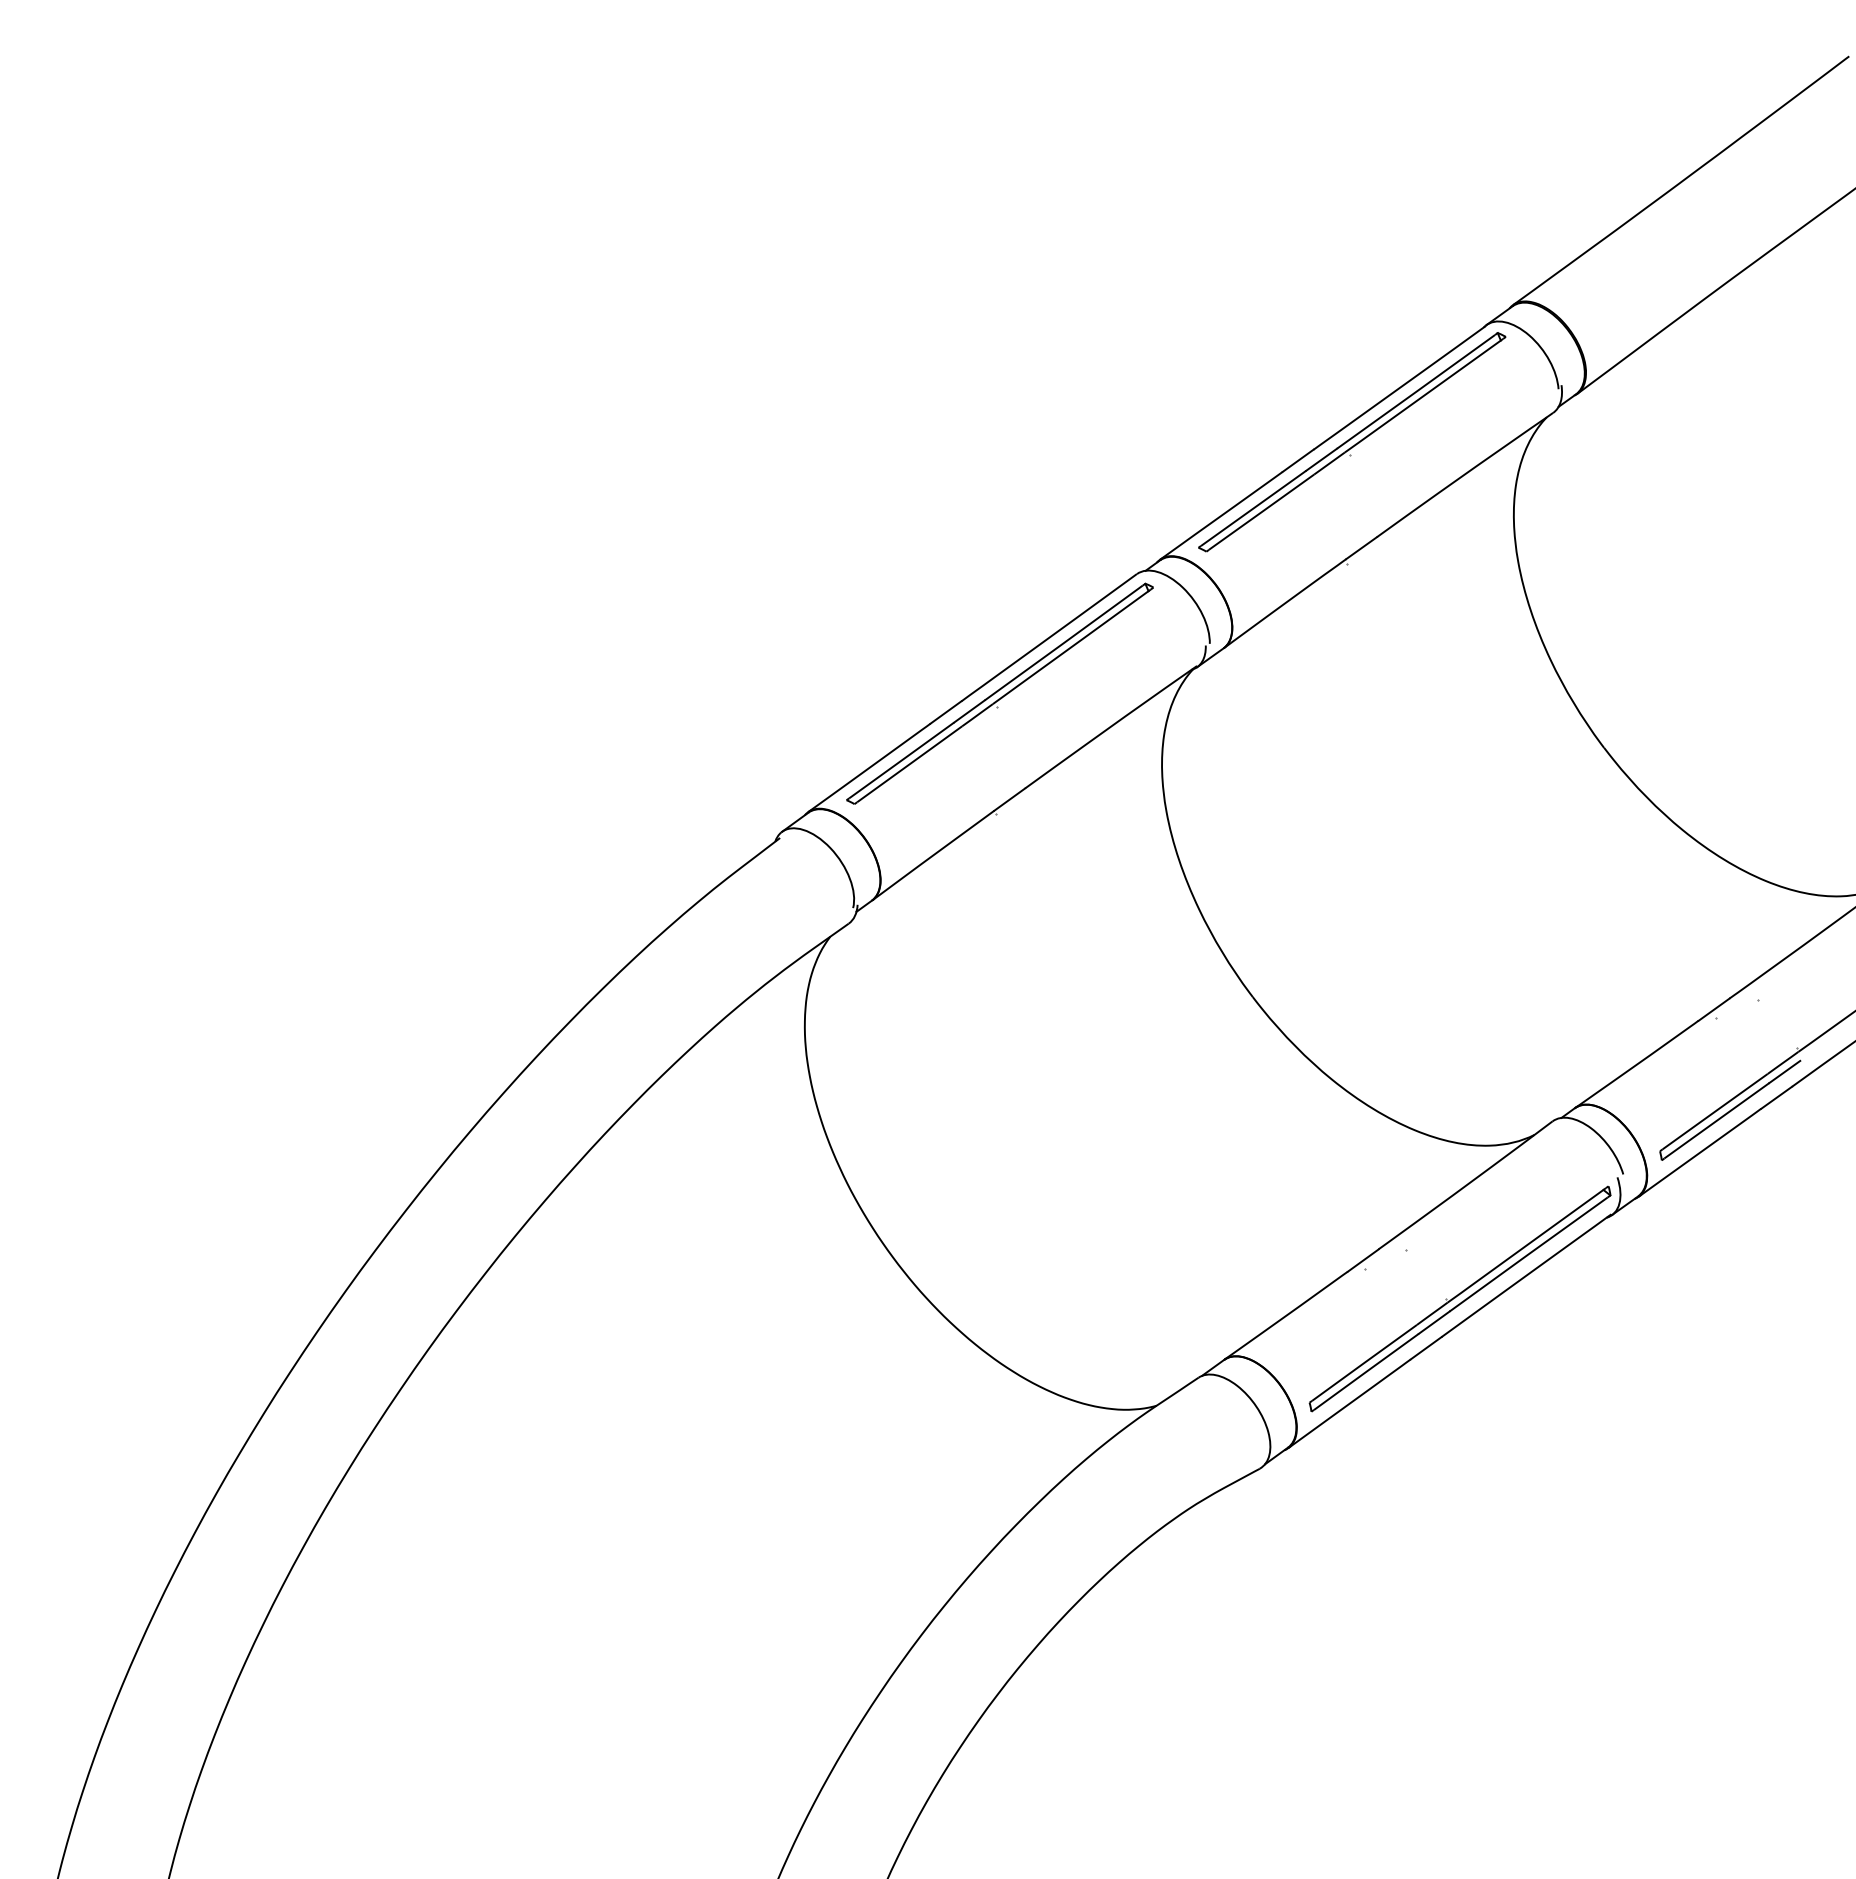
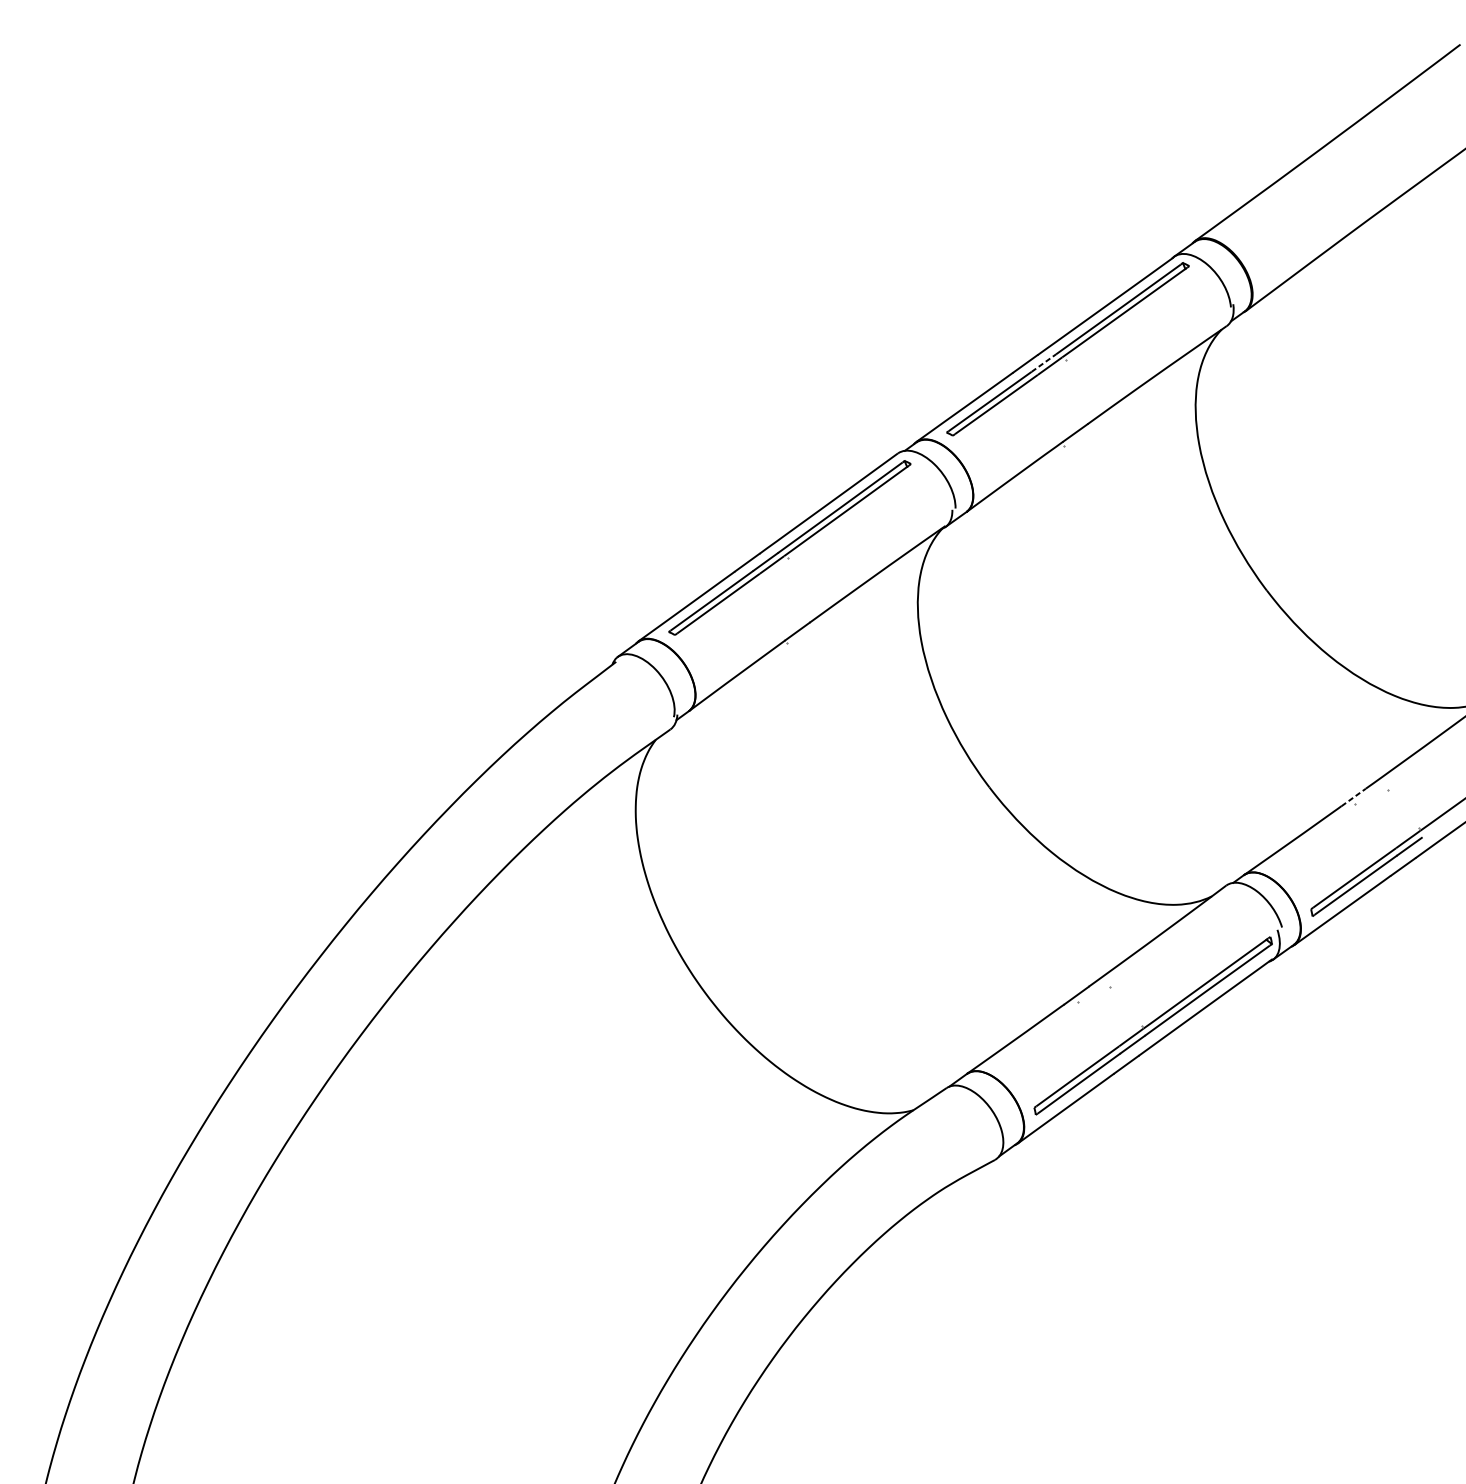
line: (1321, 459) -> (1043, 362), solid -> dashed
line: (1714, 1009) -> (1354, 797), solid -> dashed

